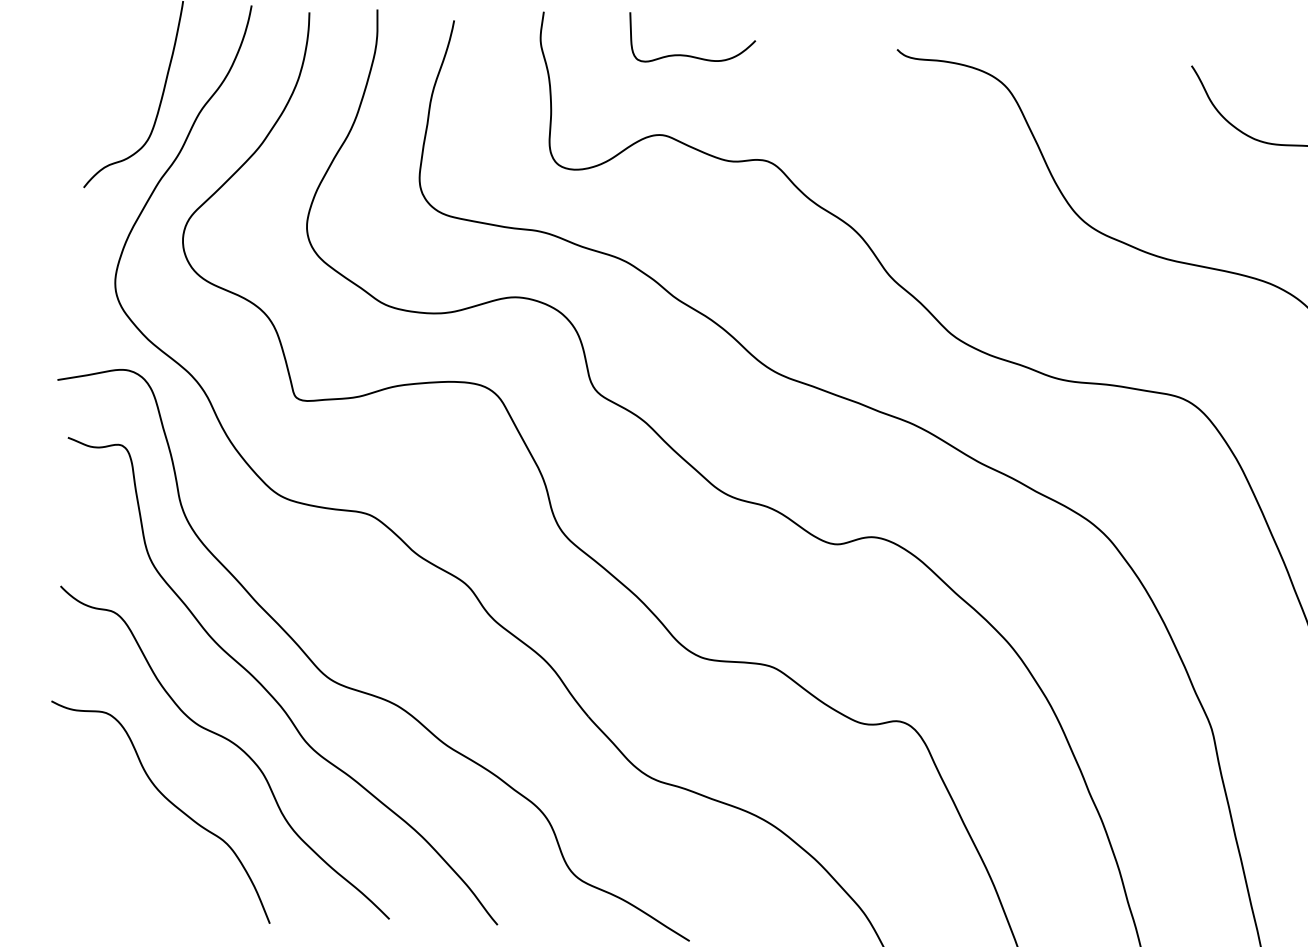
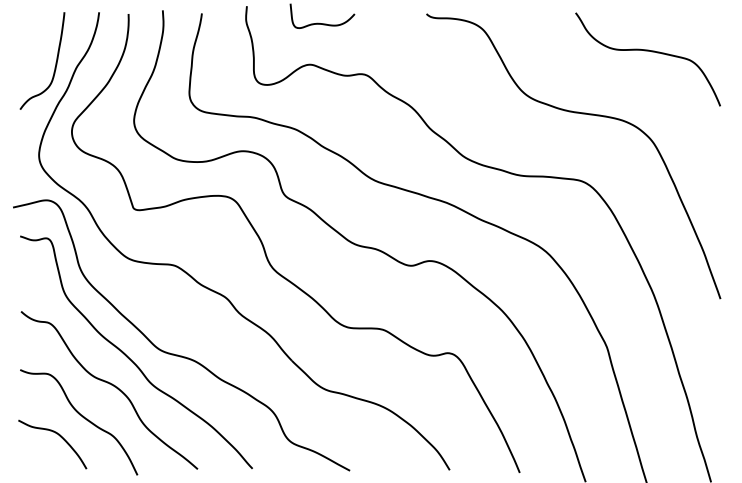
curve: (120, 837) -> (59, 436), added

